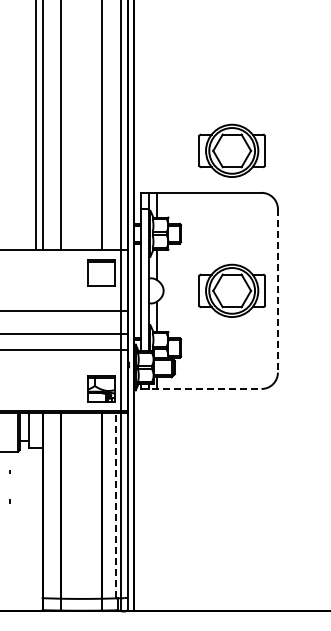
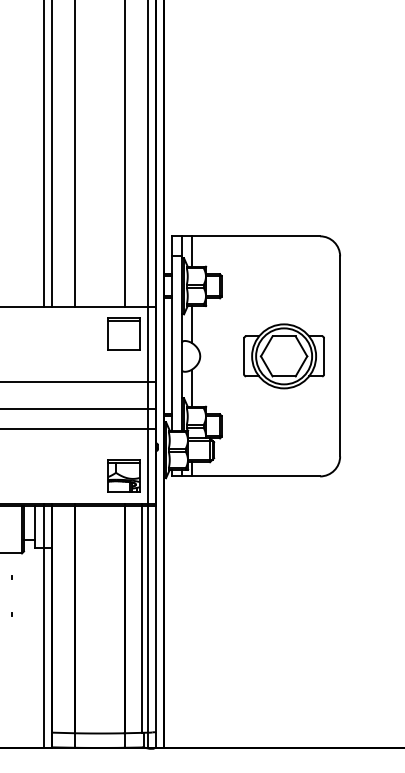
part: (231, 150) -> (283, 184), removed
line: (277, 290) -> (339, 355), dashed -> solid
line: (201, 388) -> (246, 475), dashed -> solid
line: (116, 504) -> (142, 617), dashed -> solid
line: (36, 510) -> (44, 625), added

